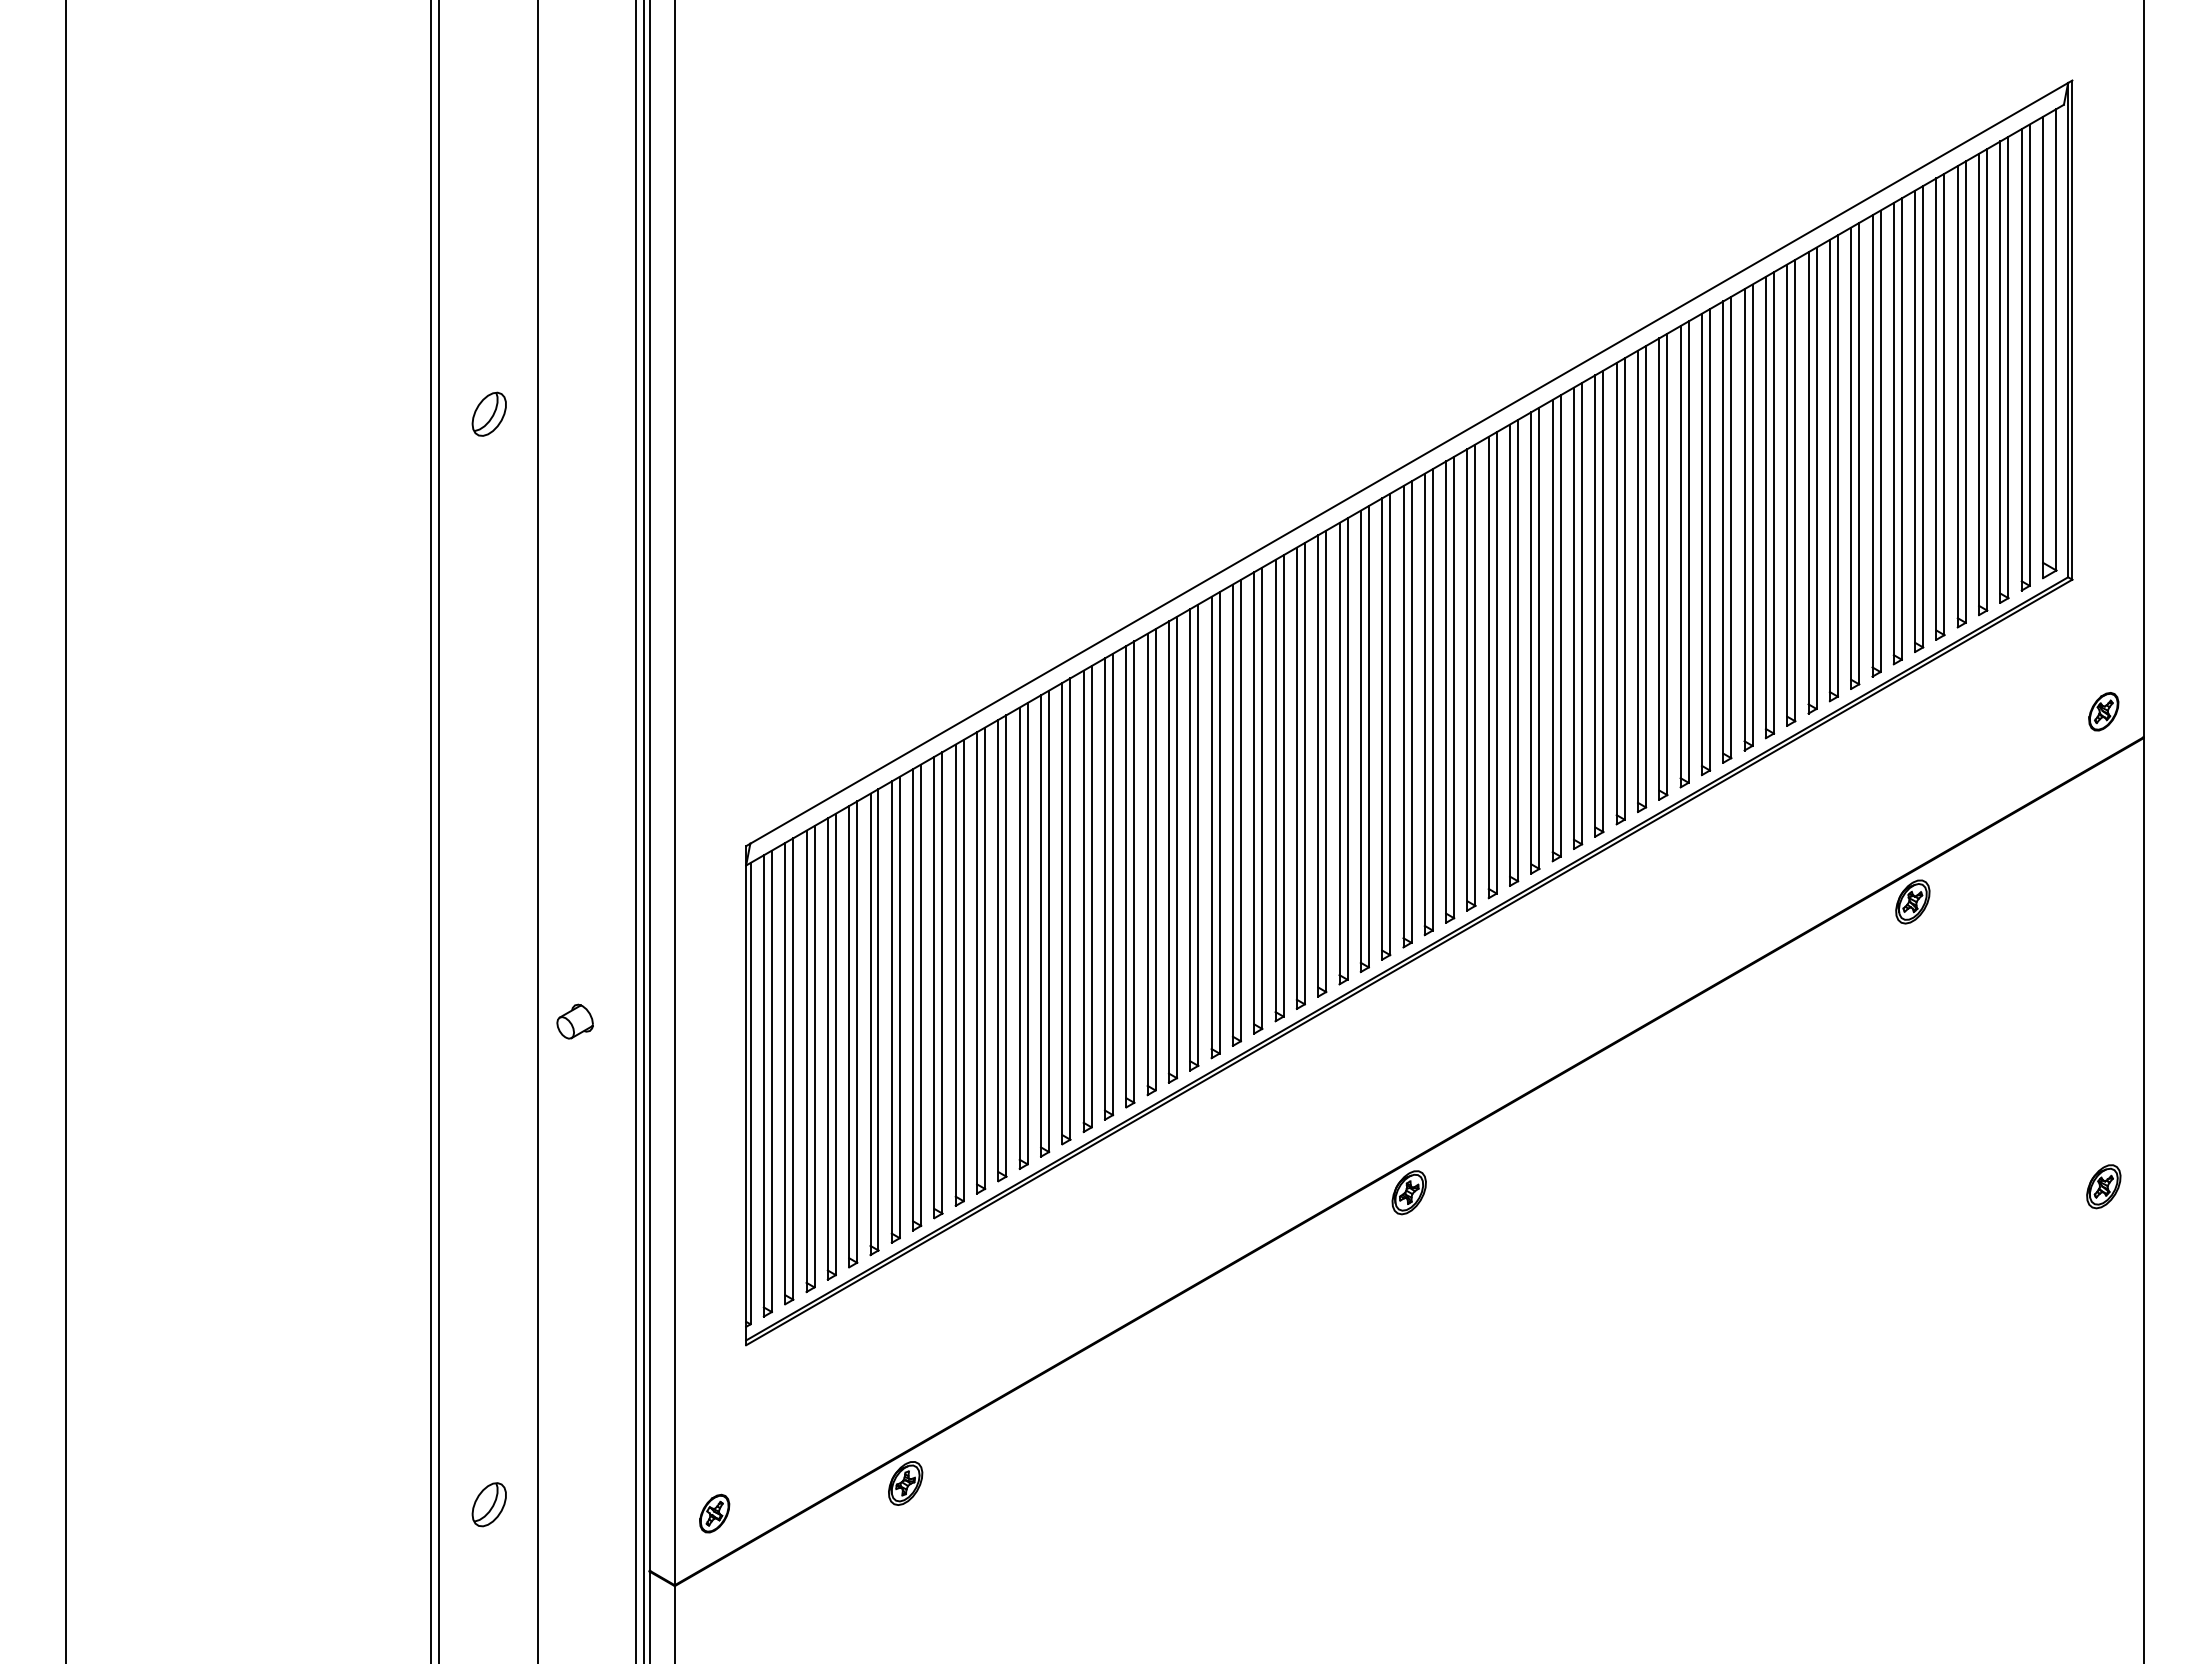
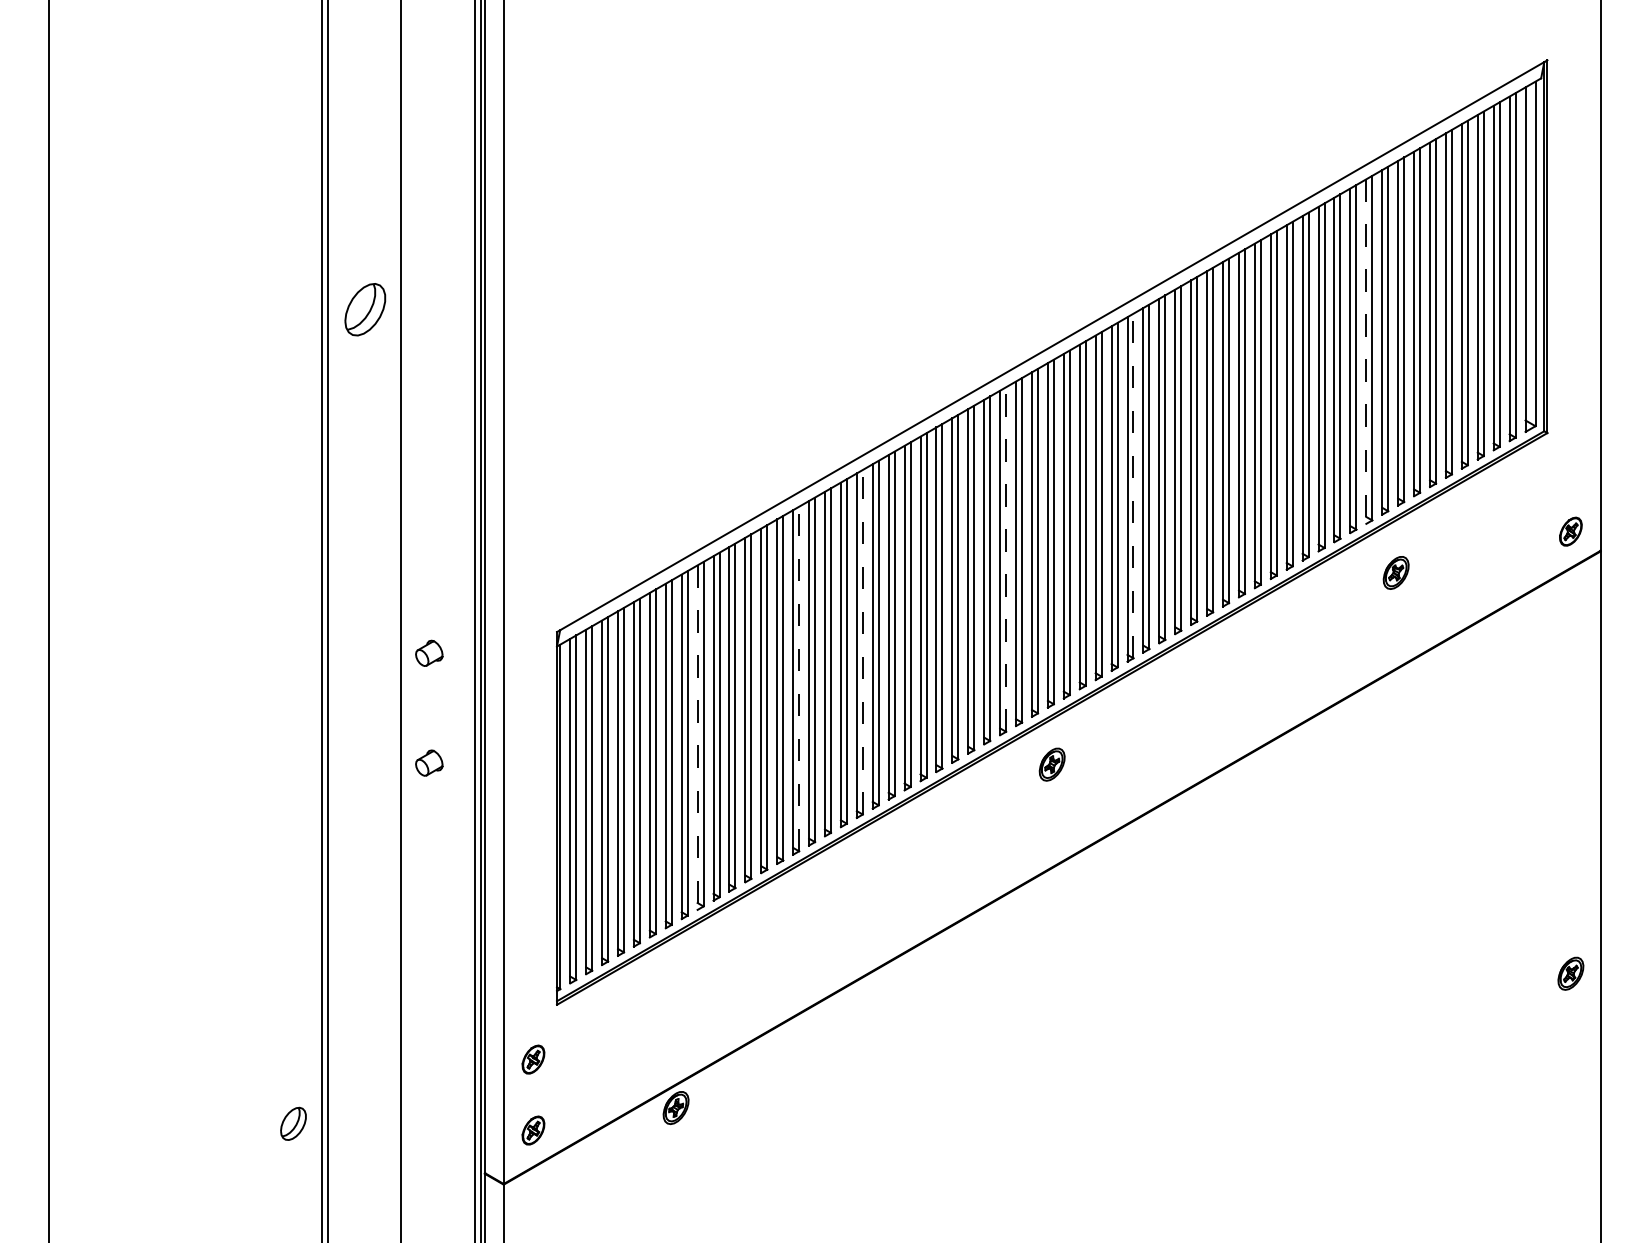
part: (488, 413) -> (364, 308), size x1.6
line: (1829, 470) -> (1366, 351), solid -> dashed
line: (1518, 650) -> (1133, 485), solid -> dashed
line: (1347, 749) -> (1006, 559), solid -> dashed
line: (1155, 859) -> (862, 642), solid -> dashed
part: (574, 874) -> (428, 653), added
part: (1912, 901) -> (1395, 572), moved
line: (1070, 909) -> (799, 679), solid -> dashed
line: (934, 987) -> (697, 737), solid -> dashed
part: (2103, 1186) -> (1570, 973), moved
part: (1408, 1192) -> (1051, 764), moved
part: (714, 1418) -> (533, 1059), added
part: (488, 1504) -> (292, 1123), moved

